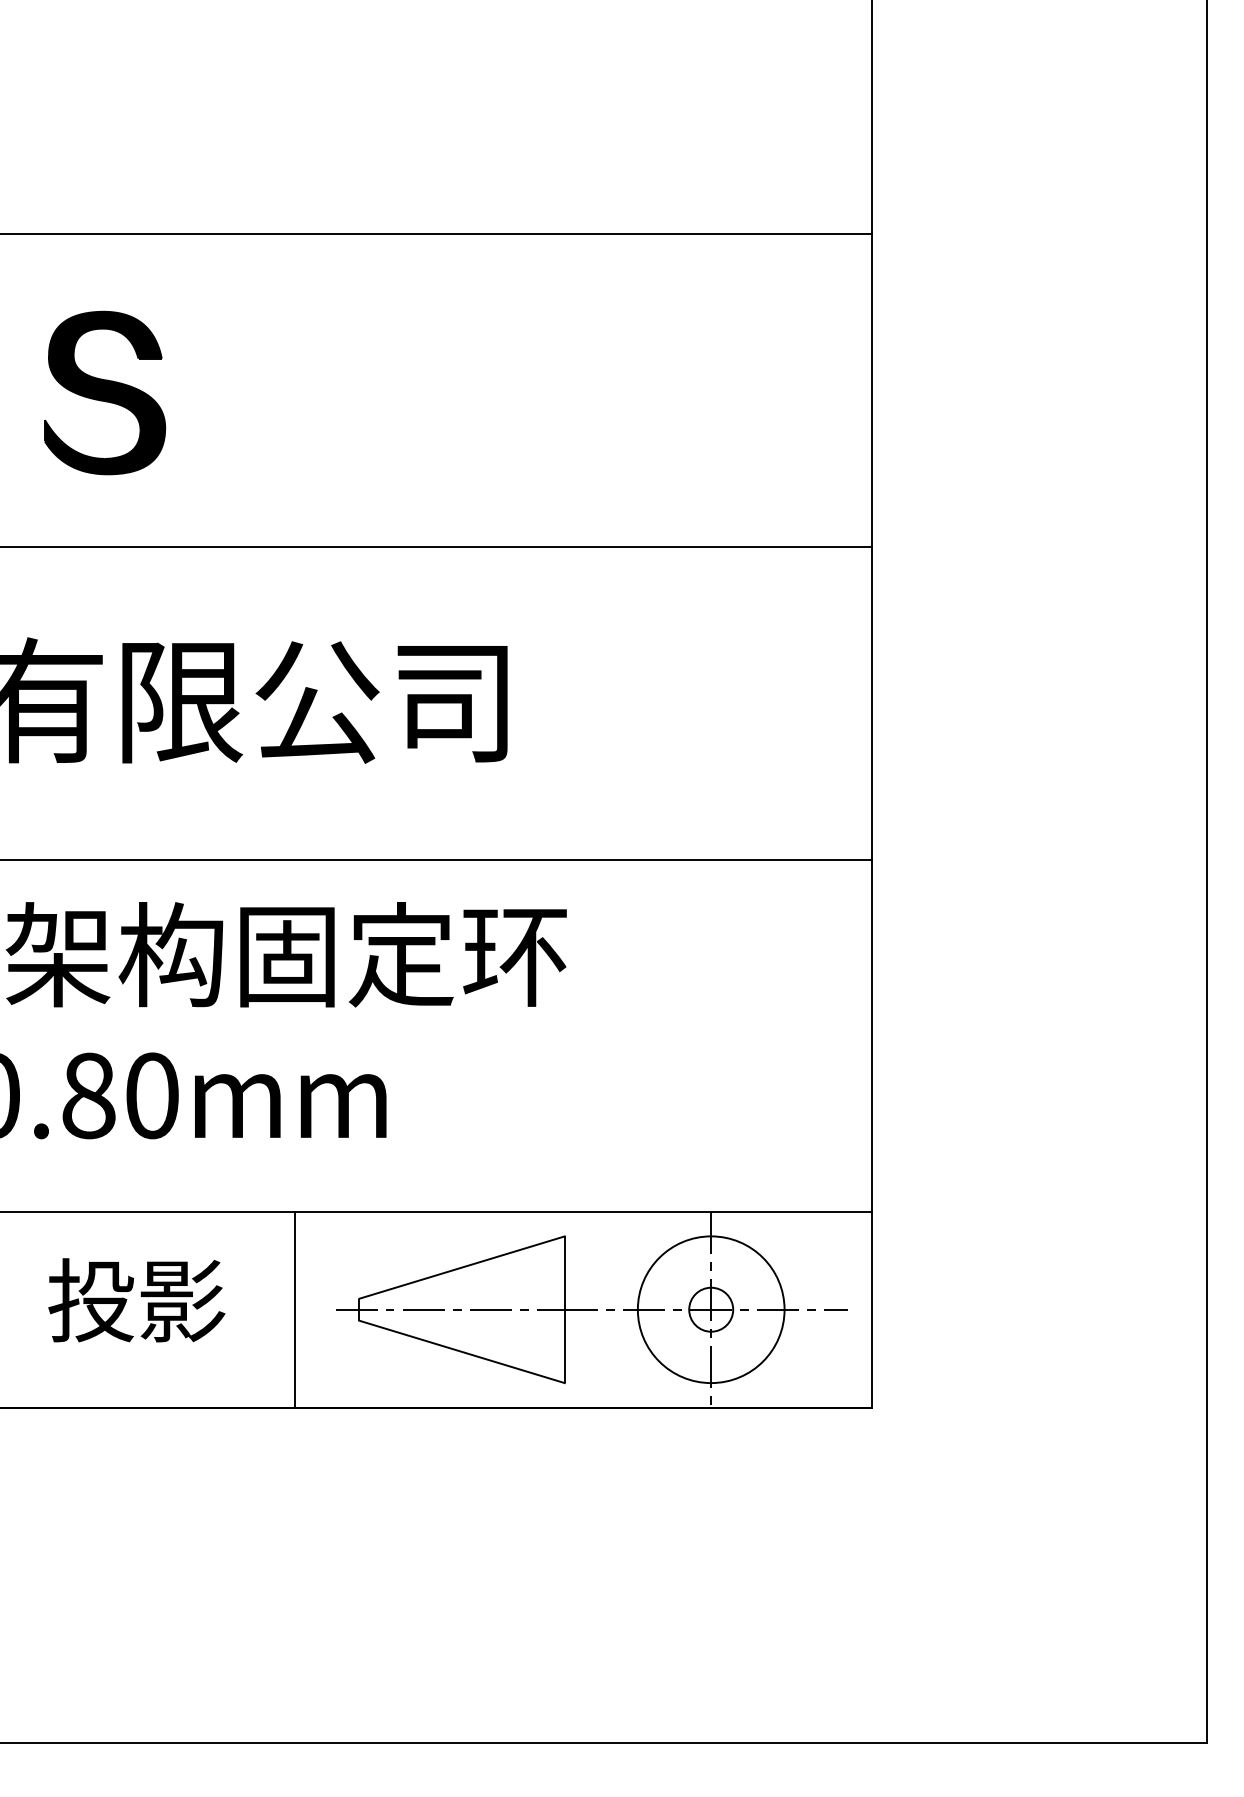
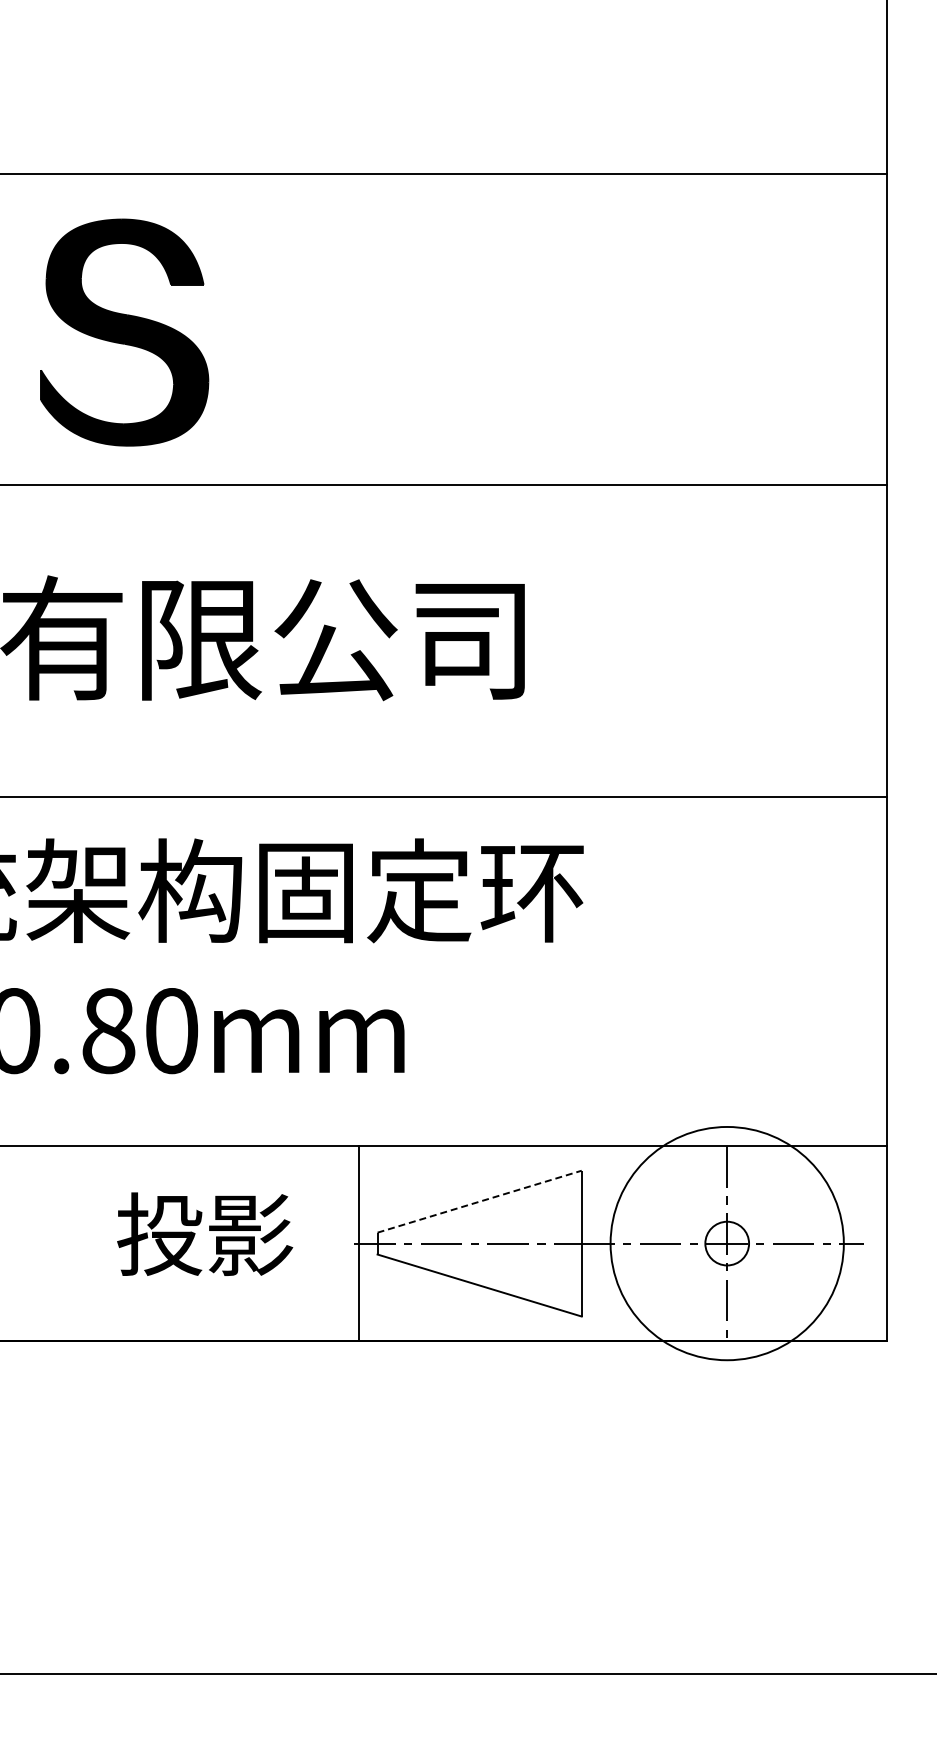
part: (105, 392) -> (125, 332), size x1.4
line: (462, 1267) -> (480, 1201), solid -> dashed
text: (136, 1300) -> (204, 1234), moved
line: (295, 1309) -> (358, 1243), moved
circle: (710, 1309) -> (726, 1243), size x1.6

